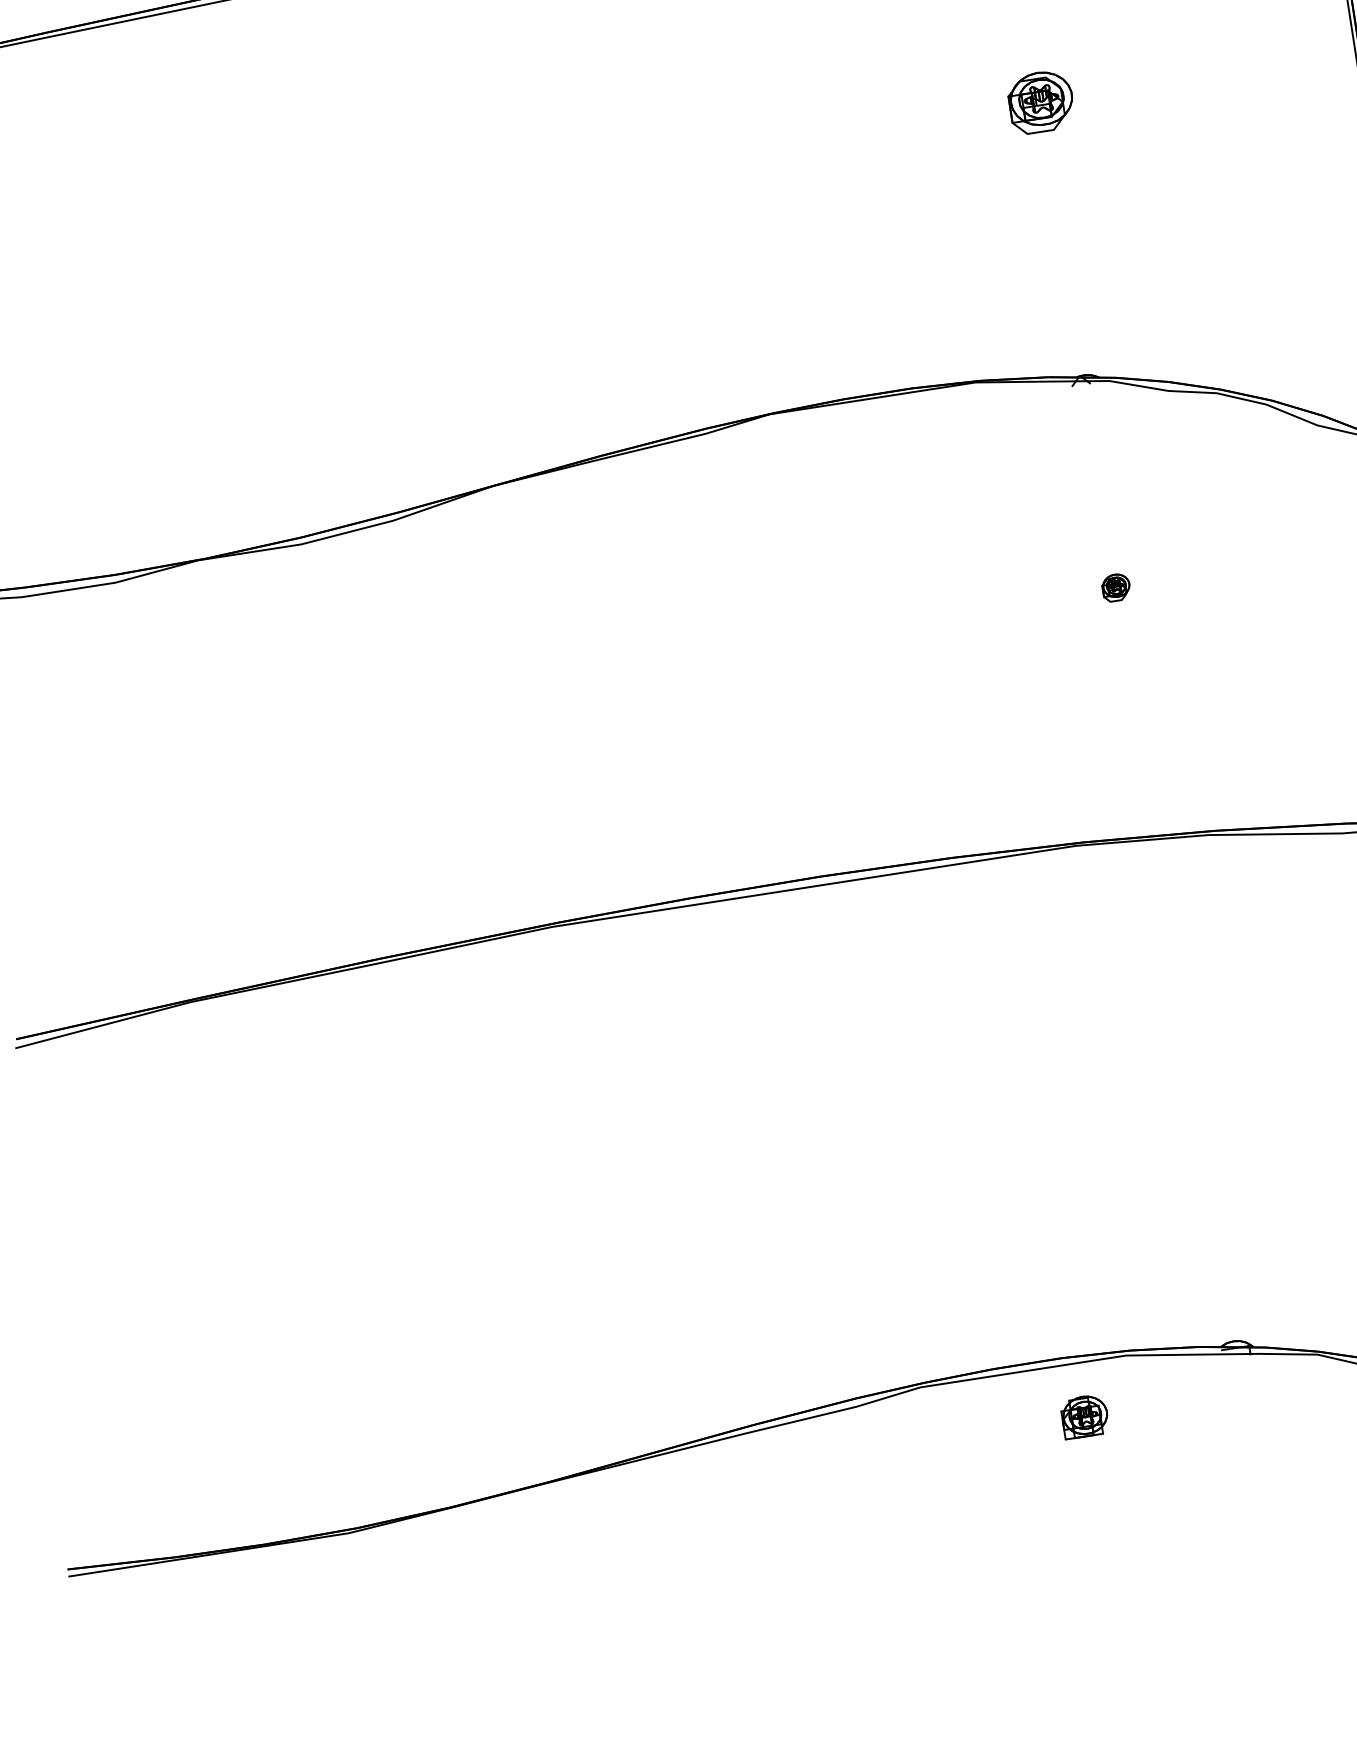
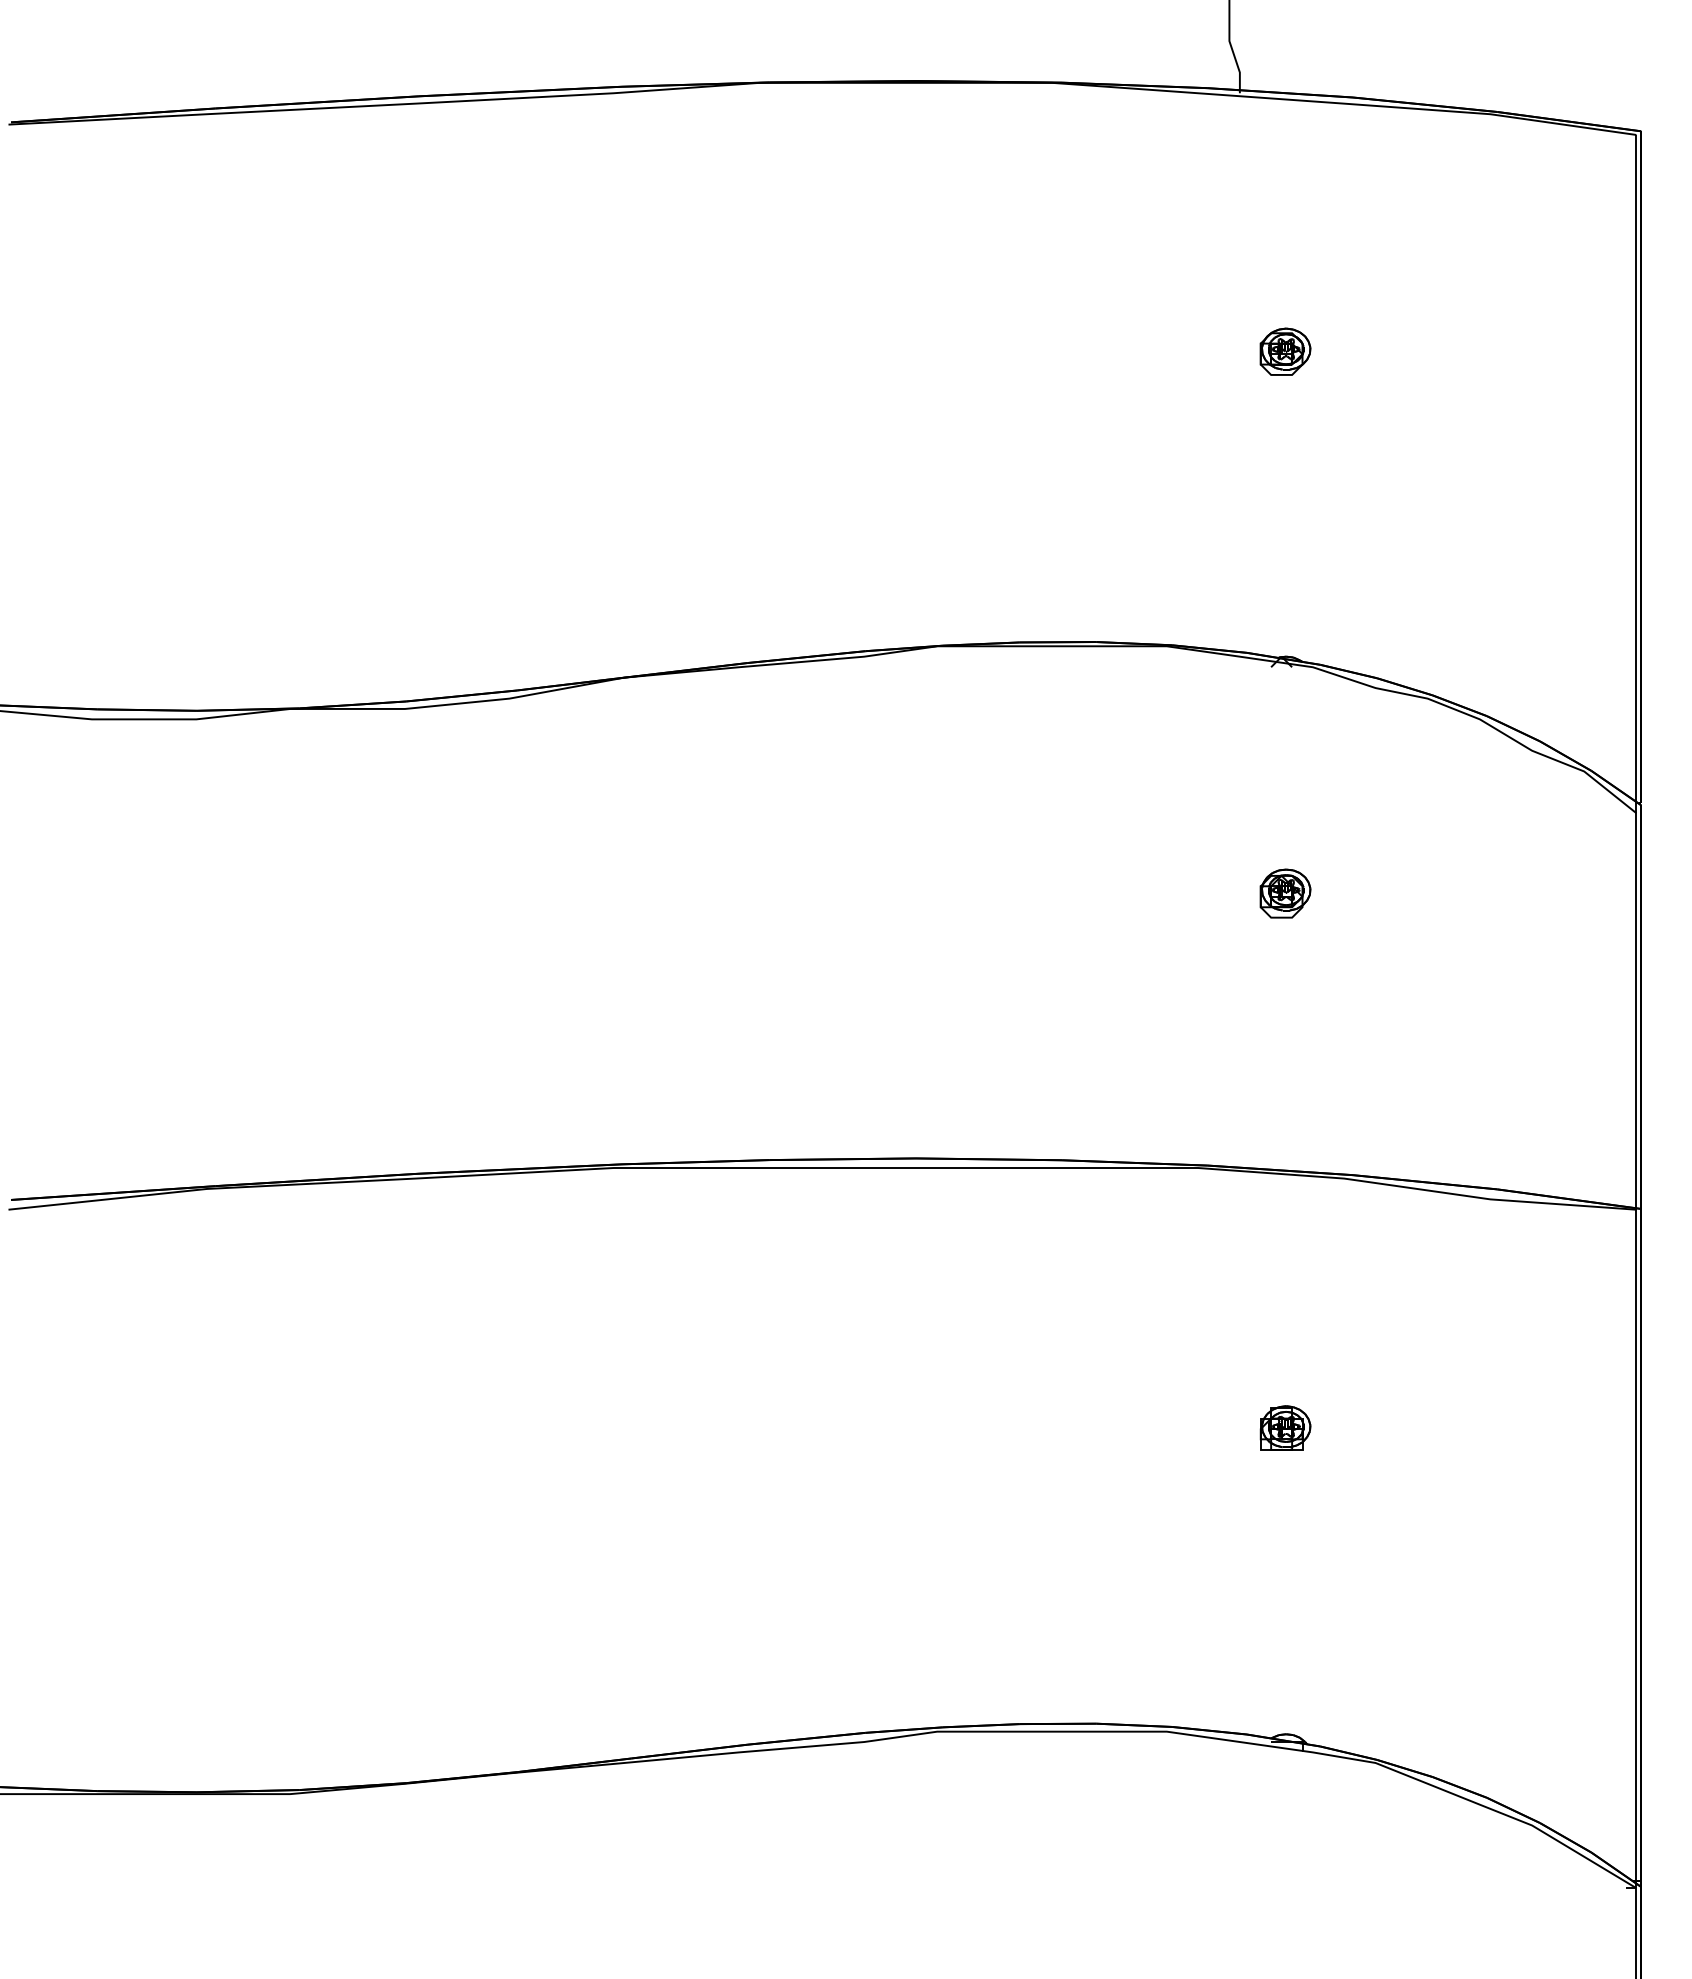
part: (1041, 101) -> (1285, 351), size x0.71
part: (1116, 587) -> (1285, 893), size x1.67
part: (1084, 1415) -> (1285, 1427), moved

